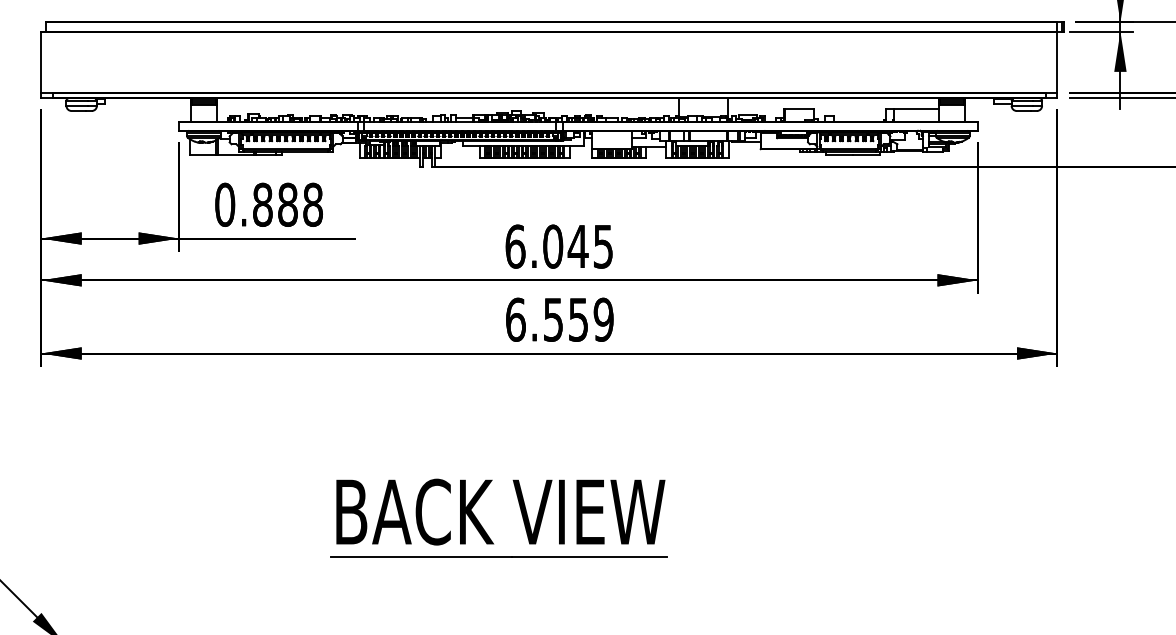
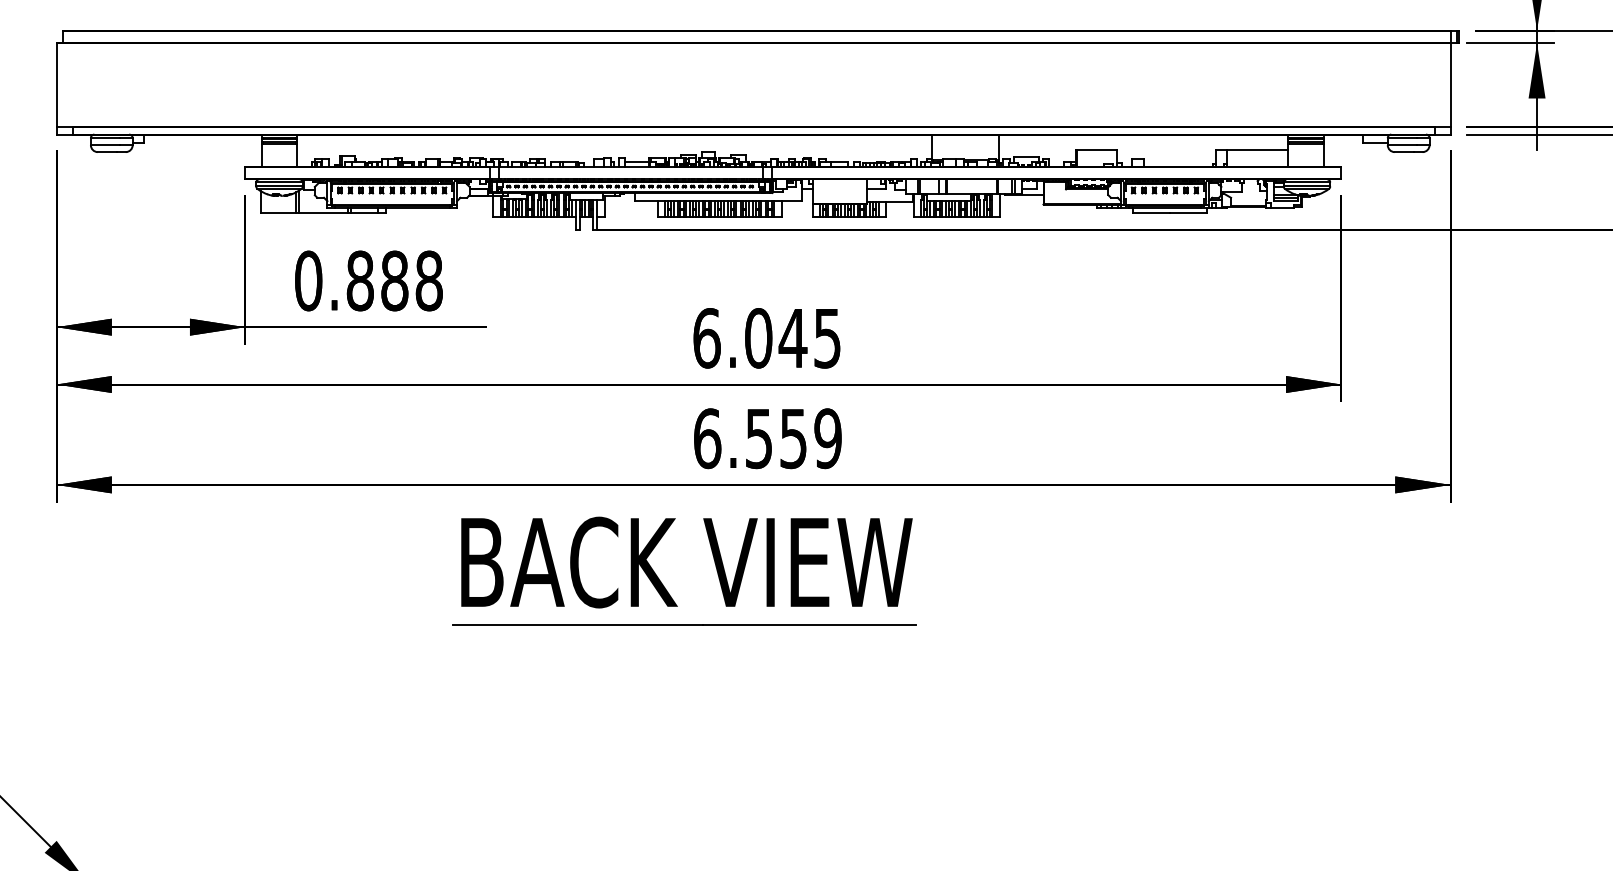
part: (483, 528) -> (663, 584), moved

